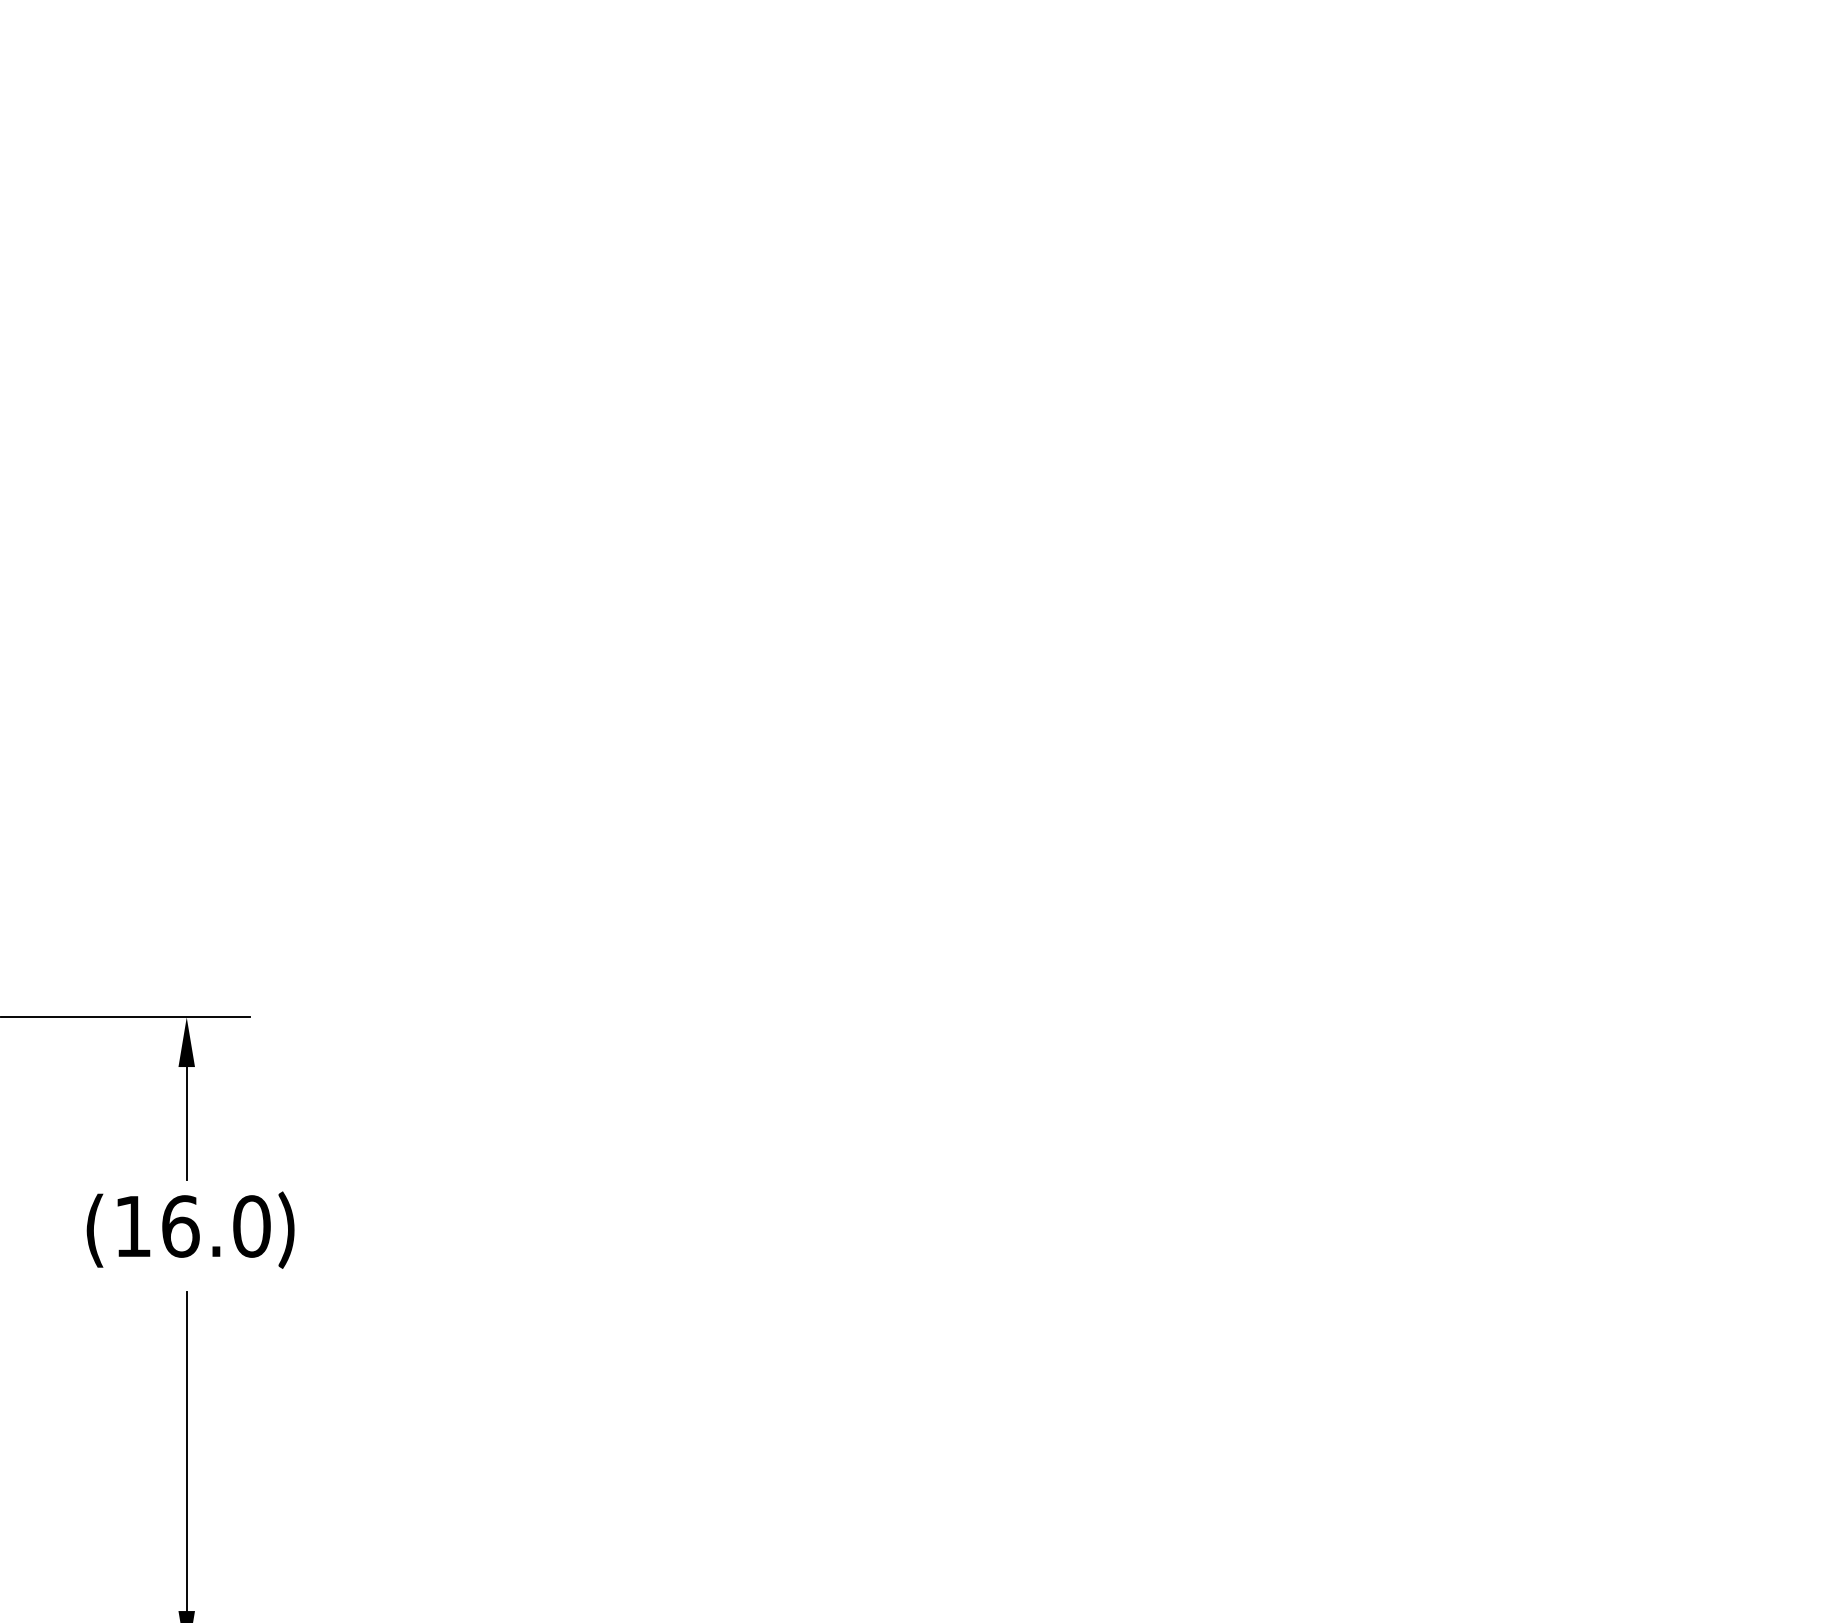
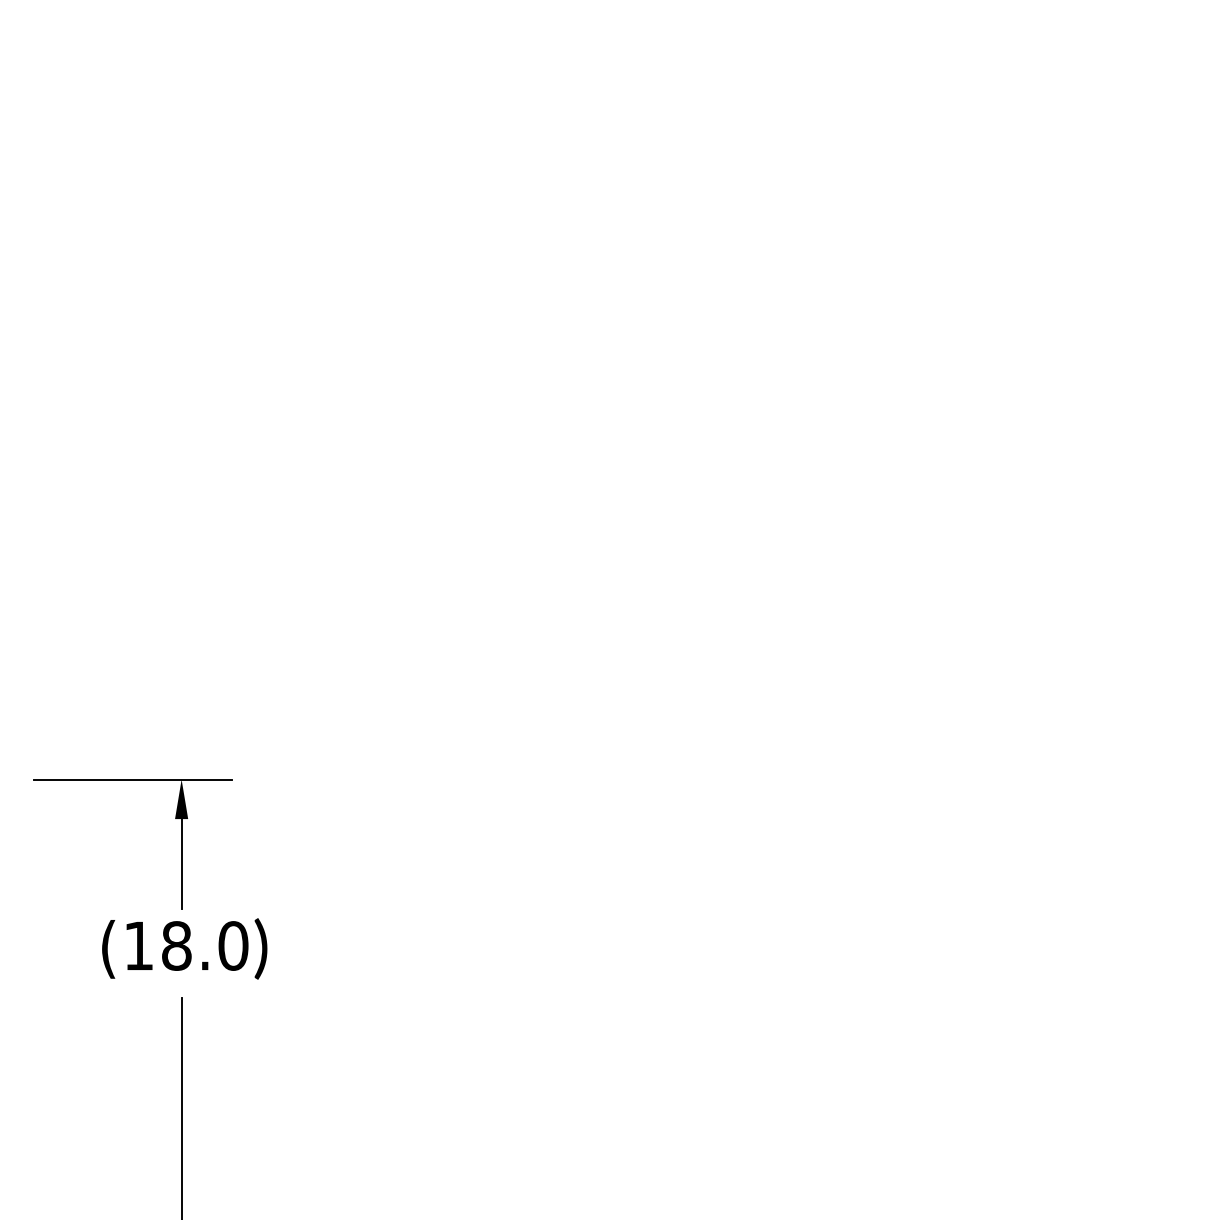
text: (180, 1226) -> (176, 945), (16.0 -> (18.0

